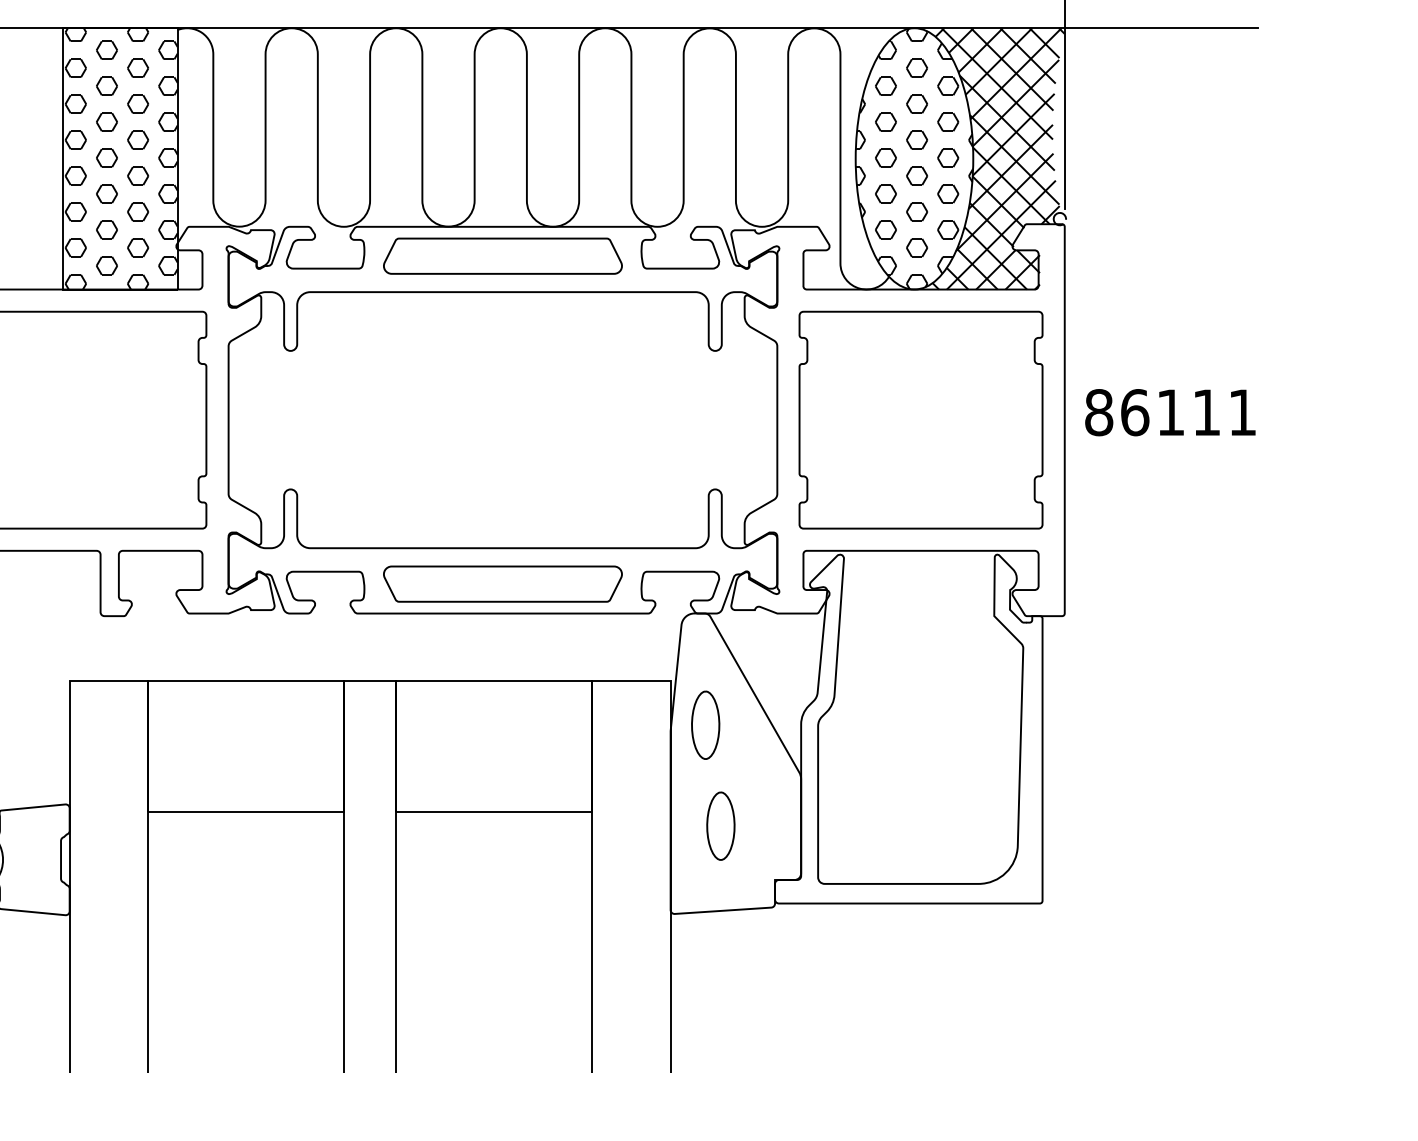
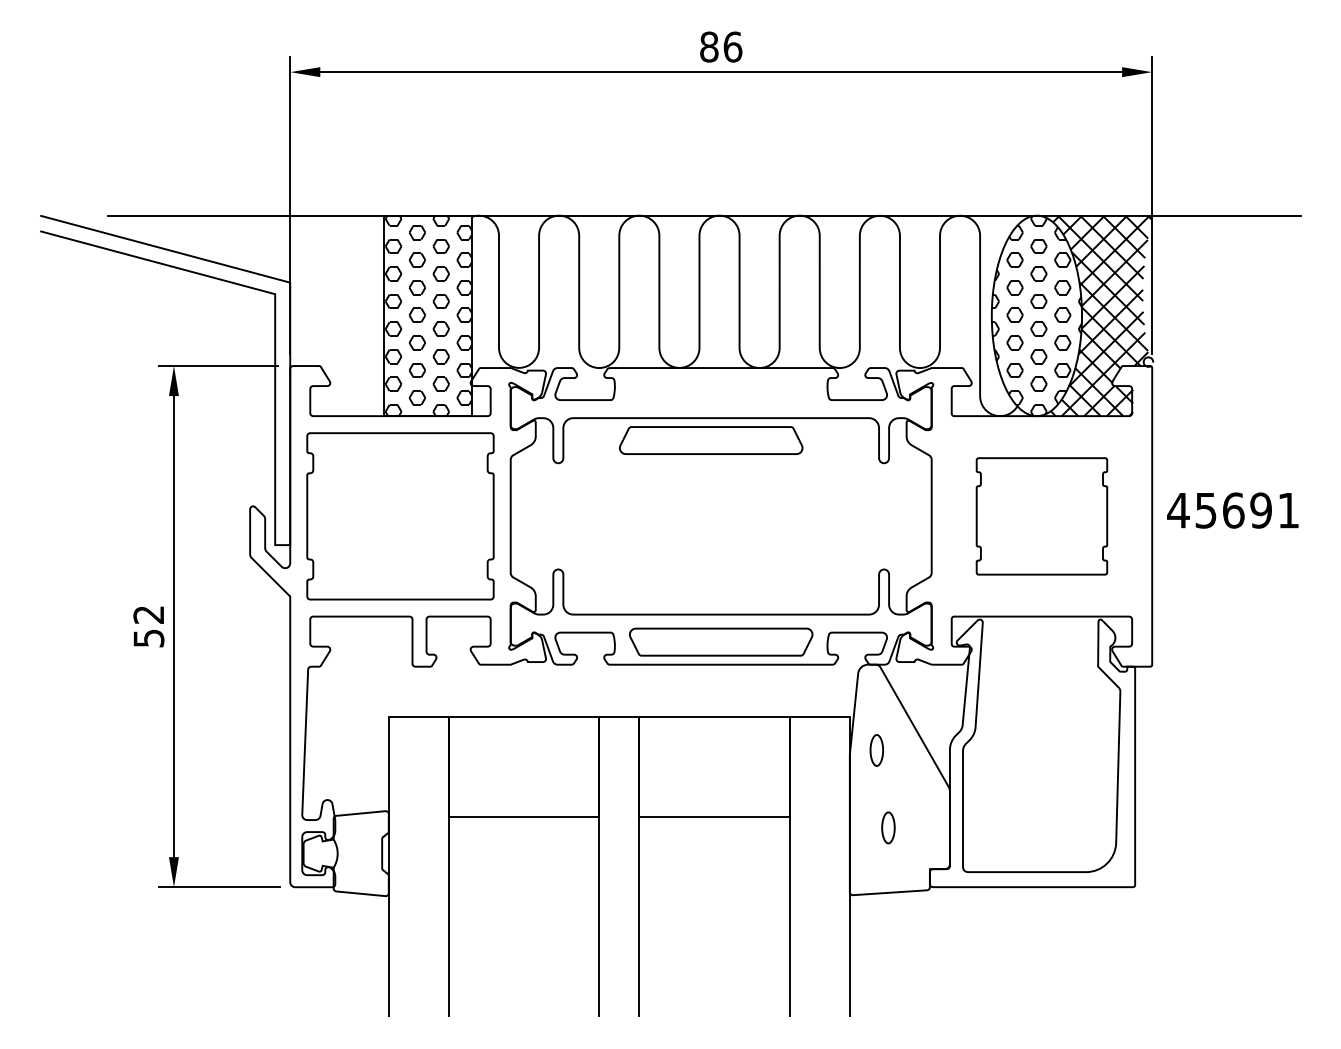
curve: (503, 239) -> (711, 427), moved
text: (1152, 412) -> (1219, 510), 86111 -> 45691
part: (920, 420) -> (1041, 516), size x0.7
part: (705, 725) -> (876, 750), size x0.6
part: (721, 825) -> (888, 827), size x0.6

